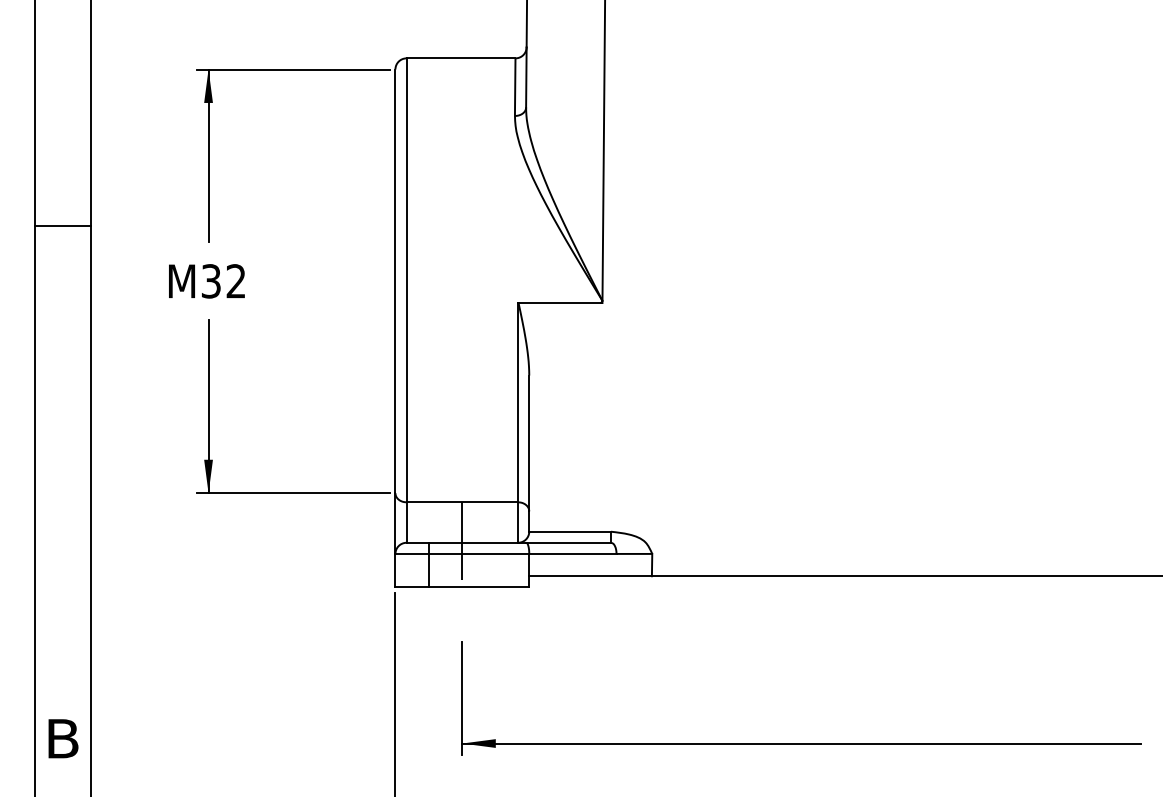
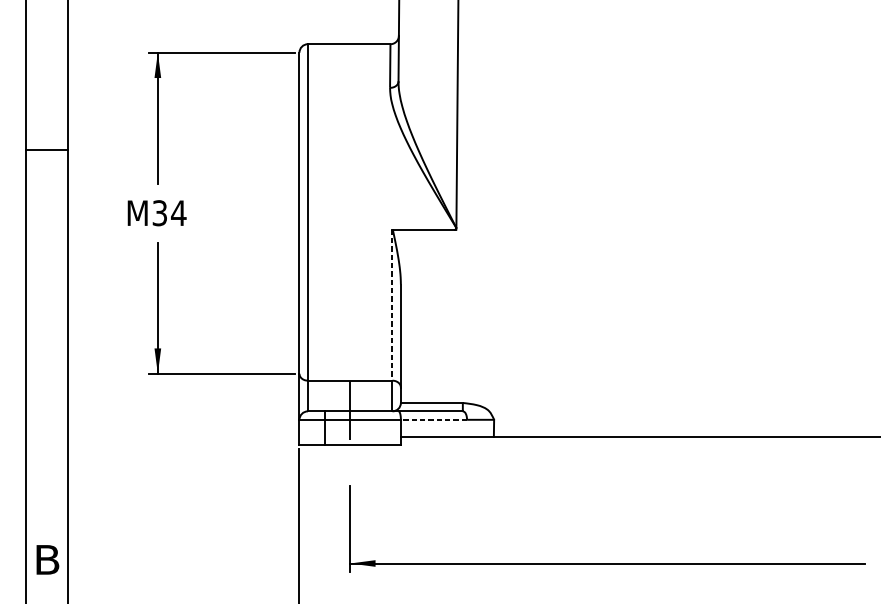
line: (62, 225) -> (47, 149), moved
text: (235, 281) -> (178, 213), M32 -> M34
line: (518, 402) -> (392, 305), solid -> dashed
line: (572, 553) -> (433, 419), solid -> dashed

